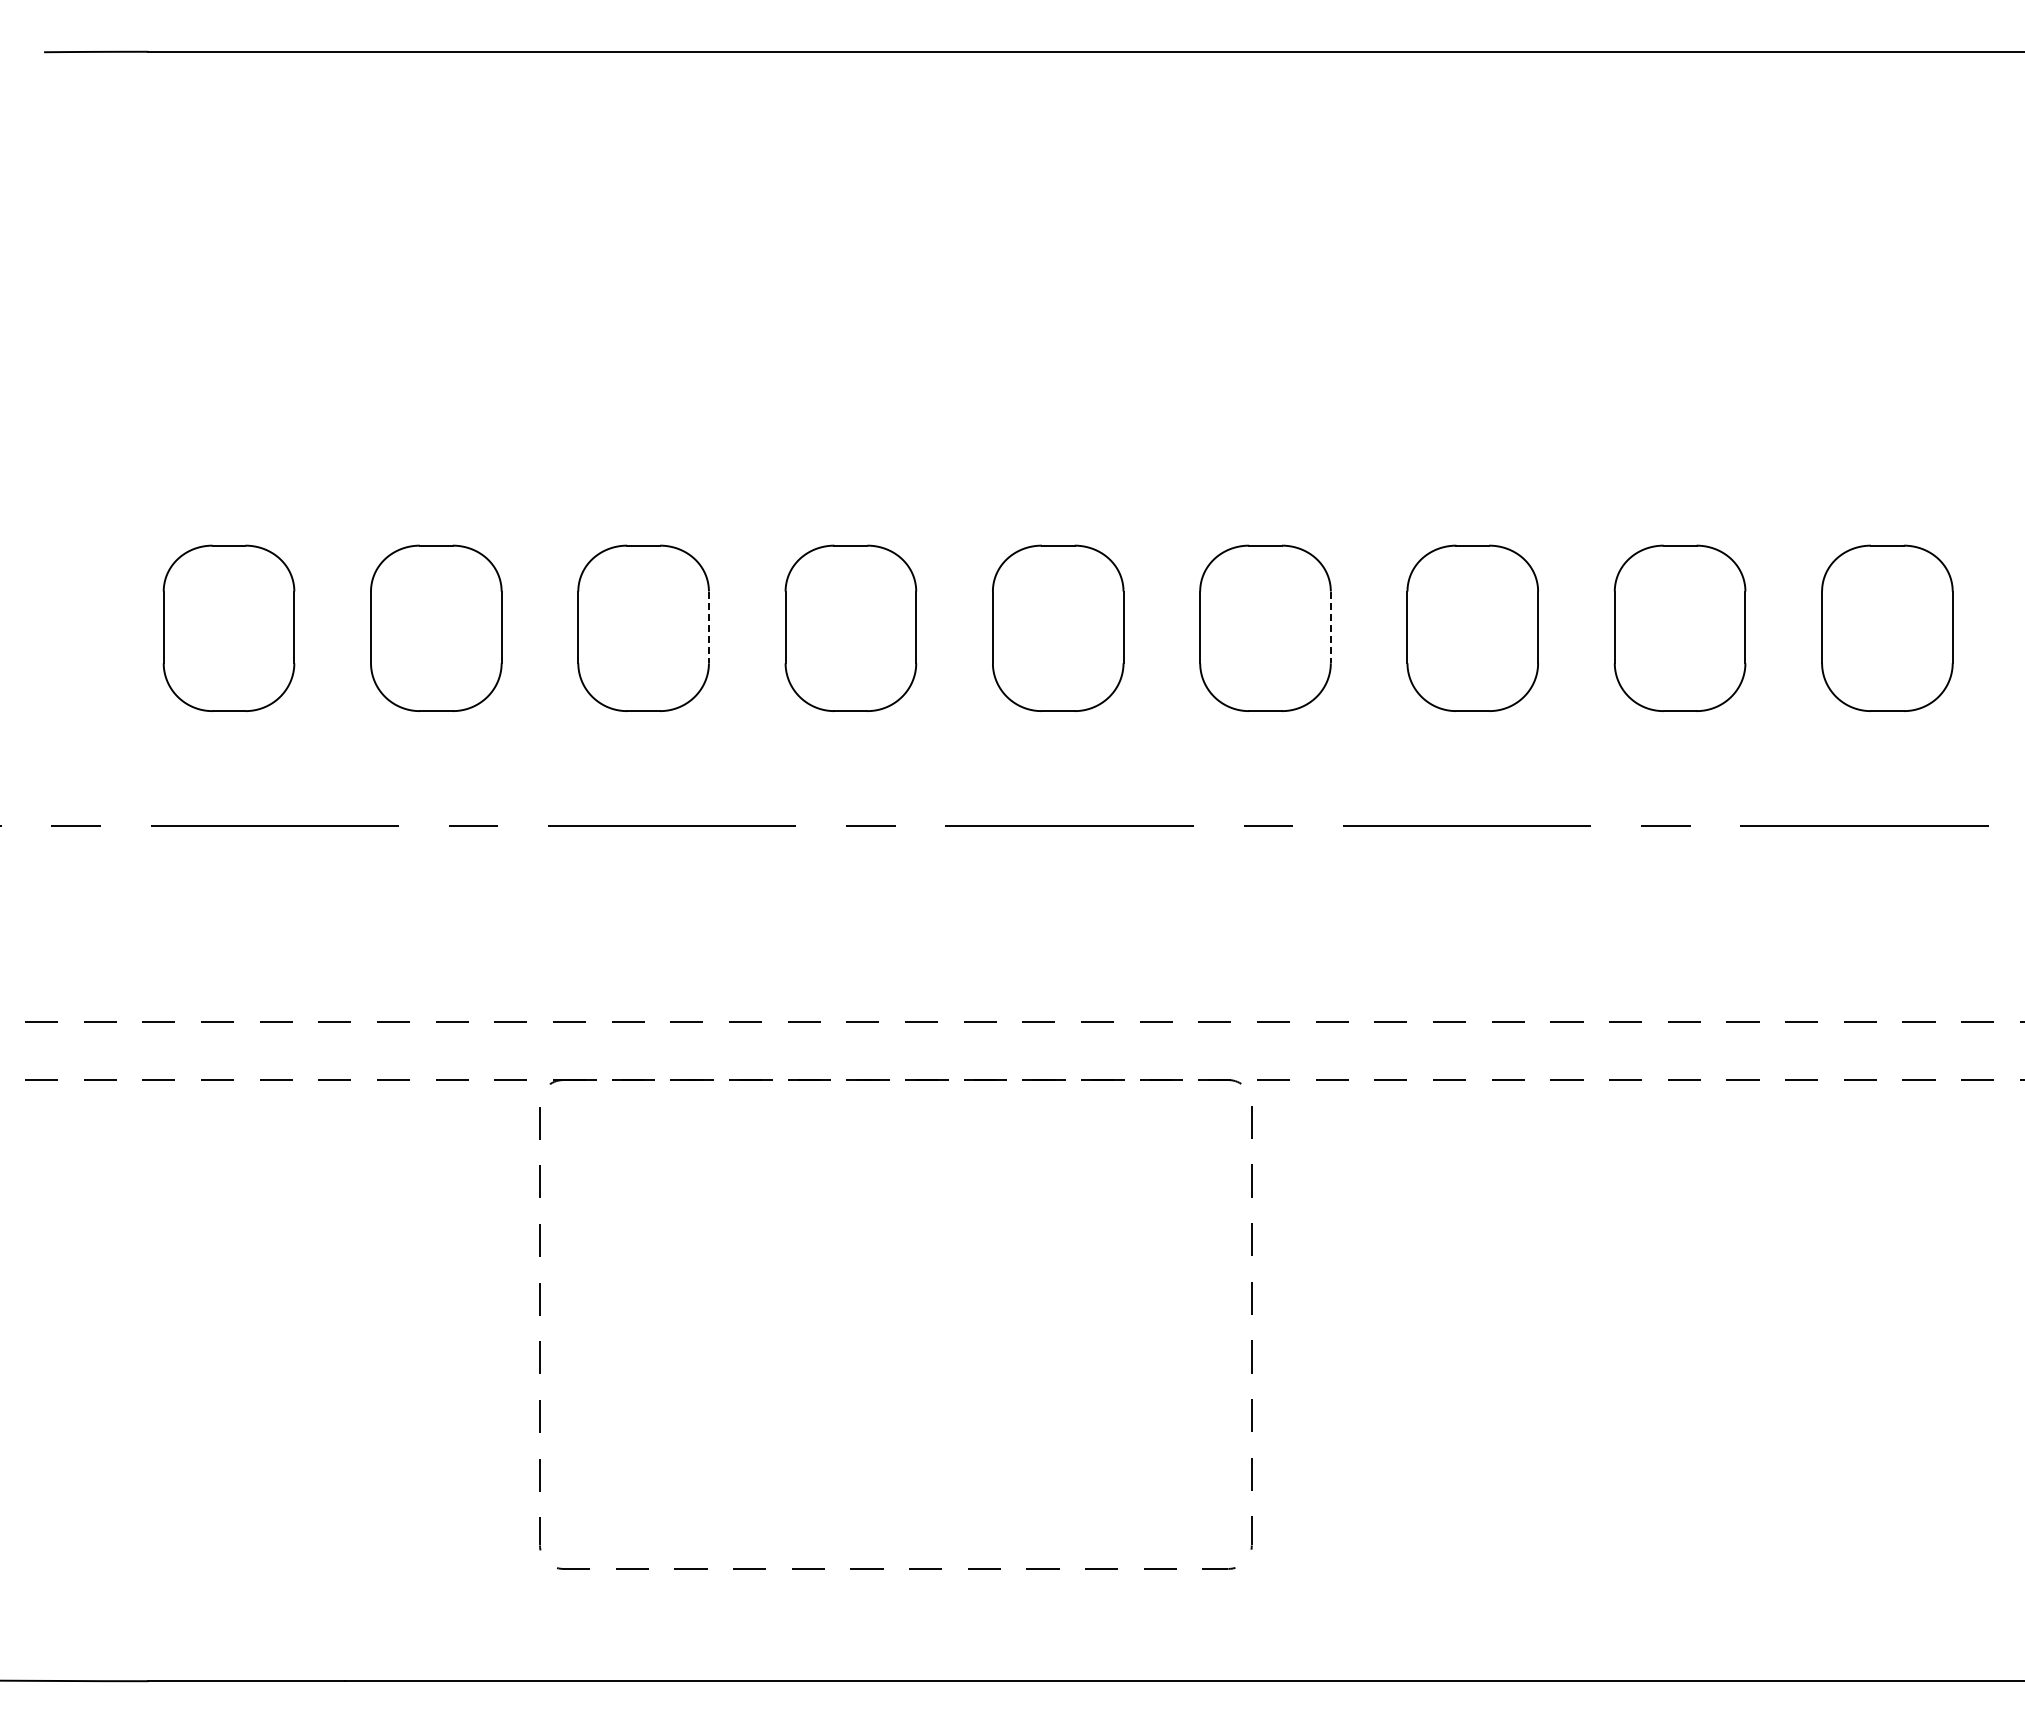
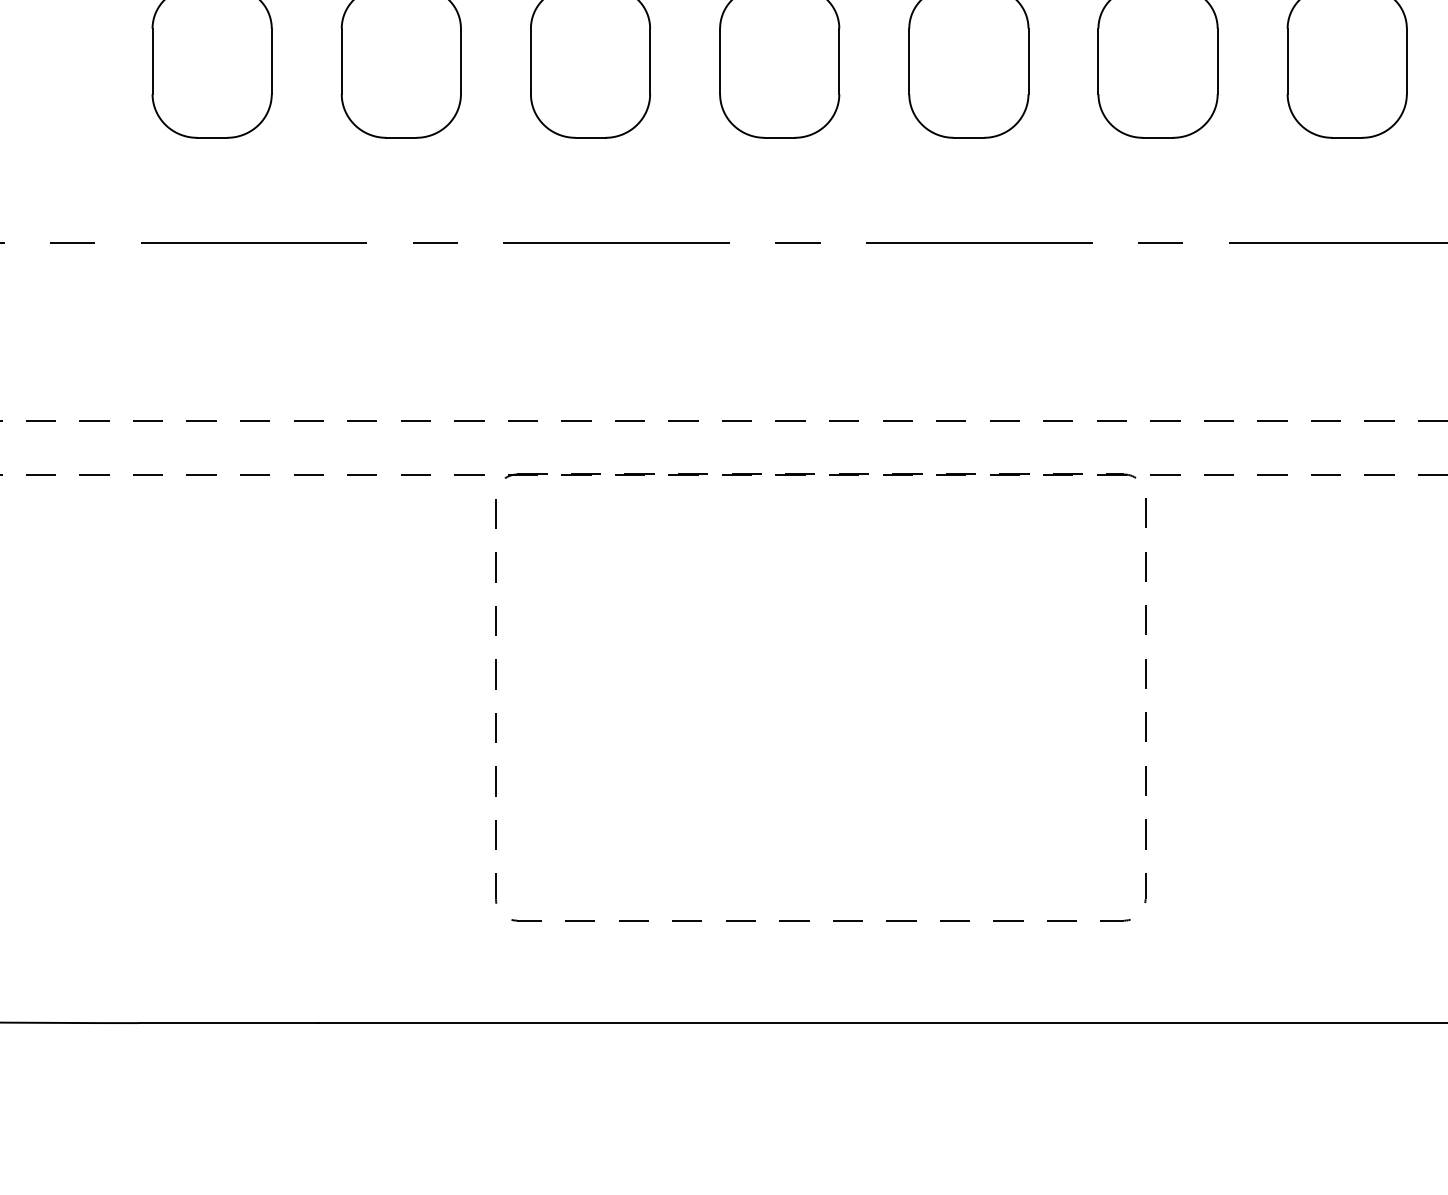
line: (708, 627) -> (649, 61), dashed -> solid
line: (1330, 627) -> (1217, 61), dashed -> solid

